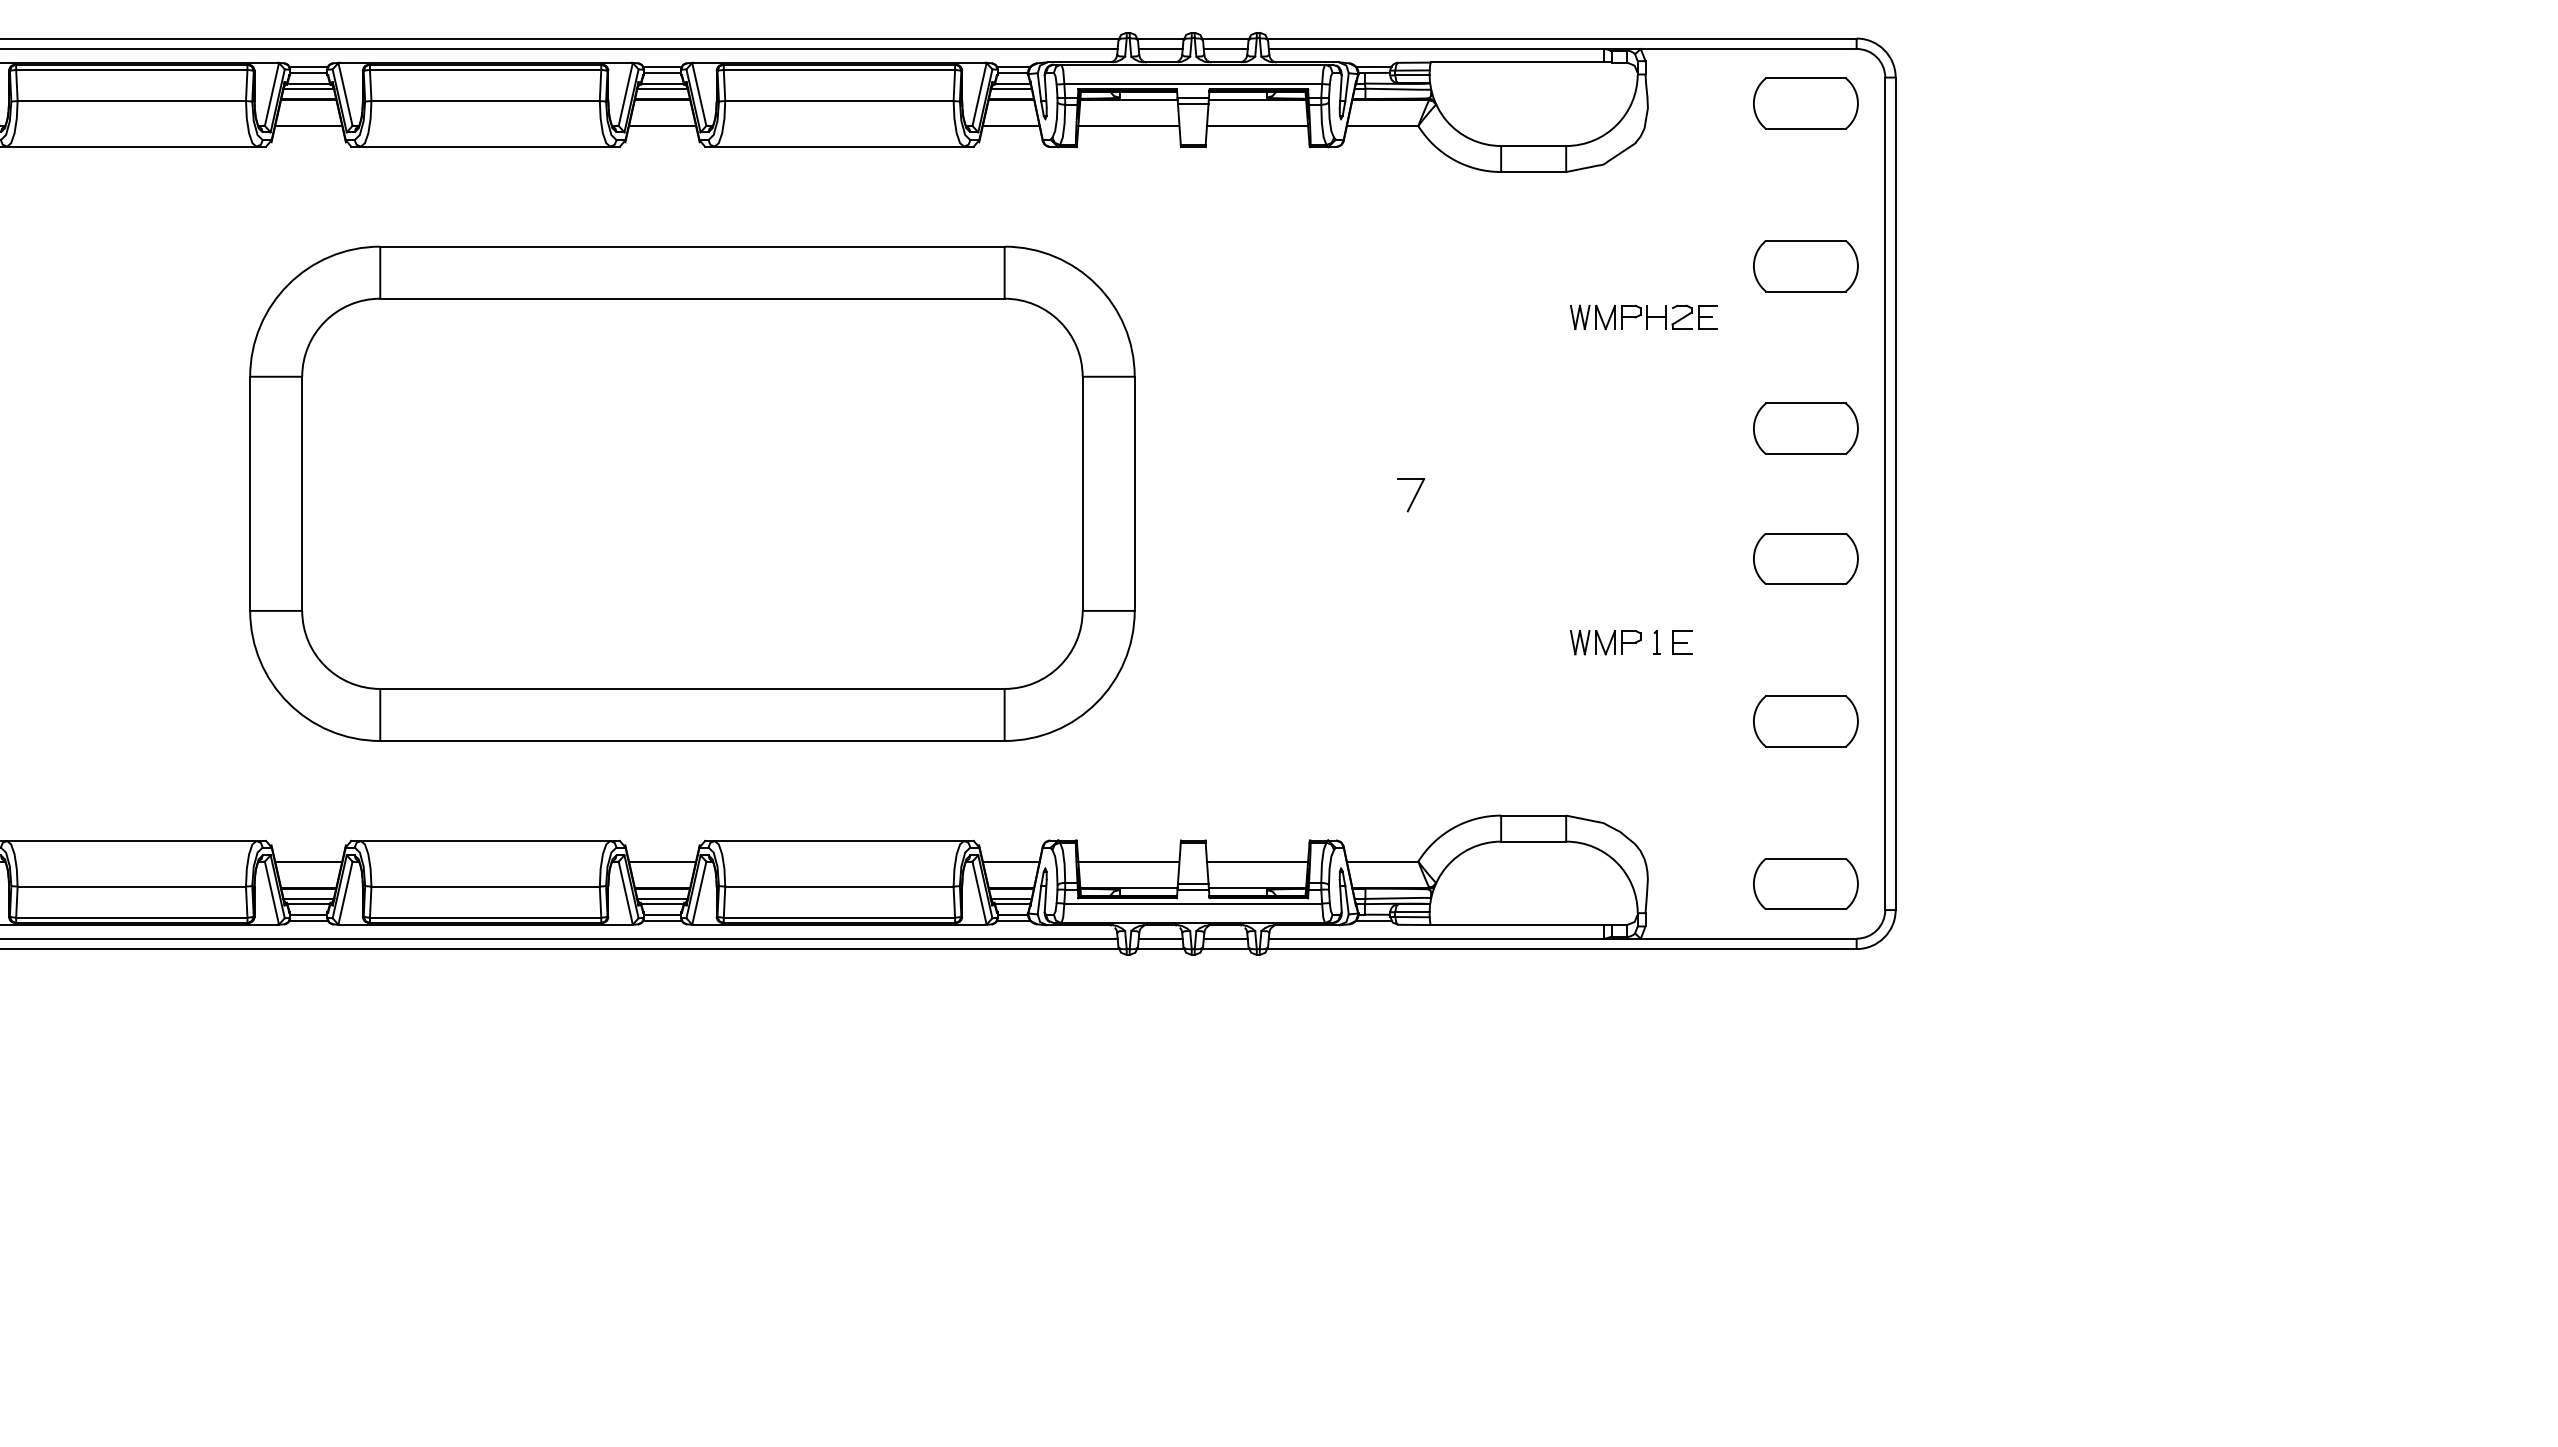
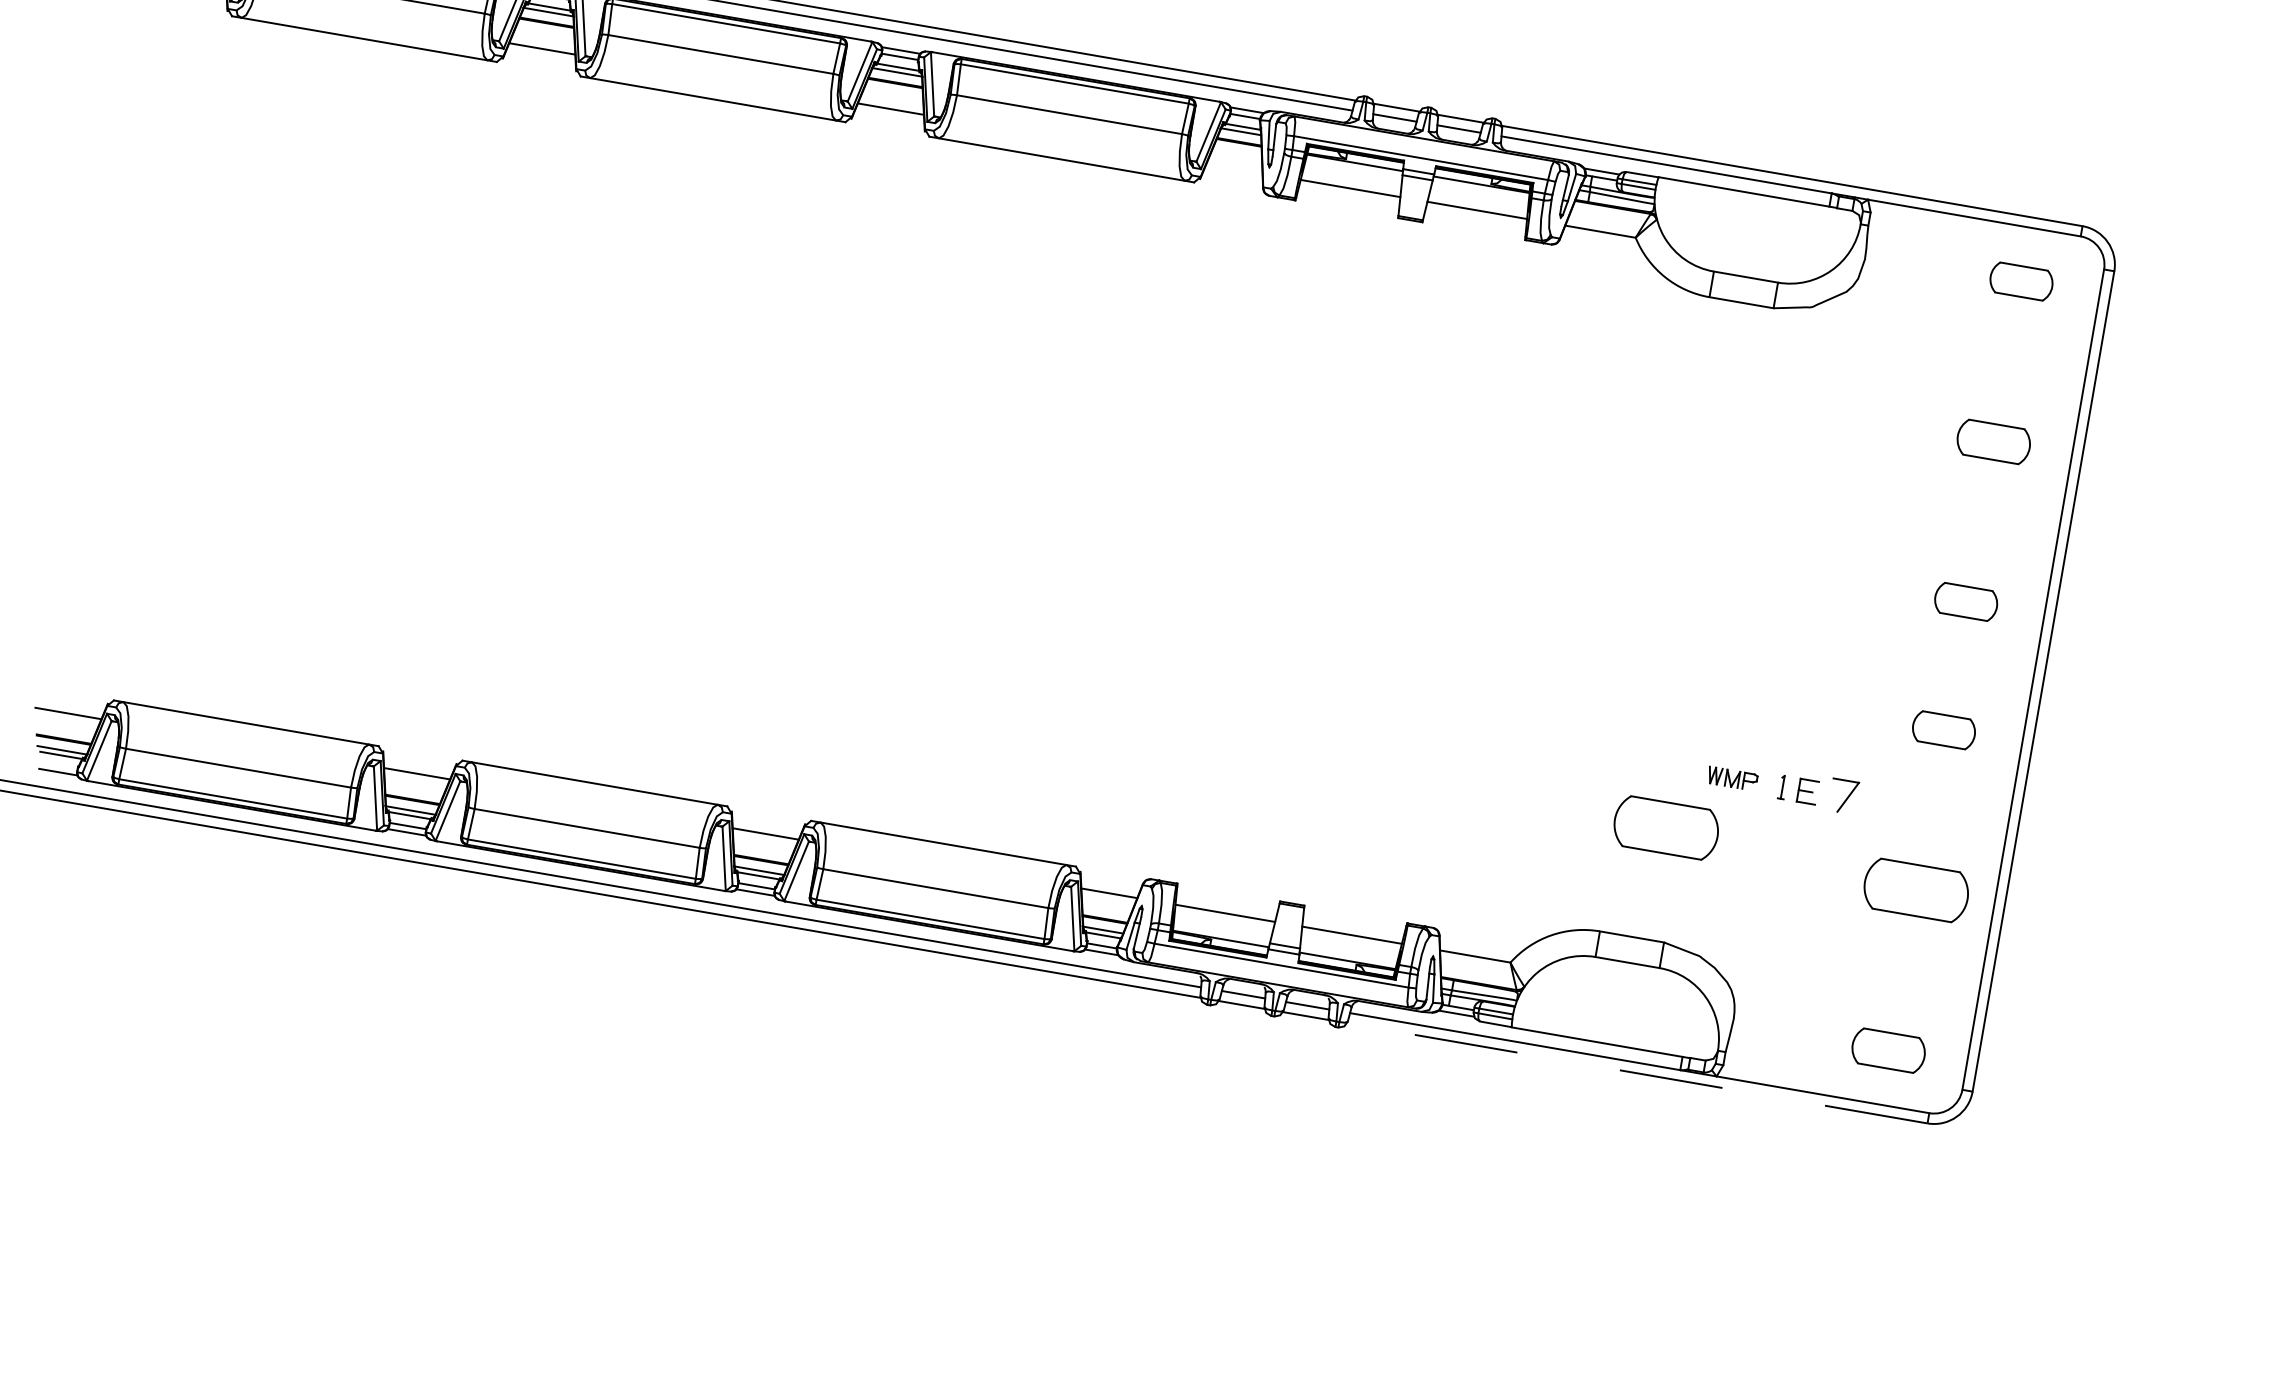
part: (1805, 103) -> (2021, 281), size x0.6
line: (1010, 126) -> (1233, 168), removed
part: (1805, 266) -> (1993, 442), size x0.7
part: (1643, 317) -> (1825, 464), removed
part: (1805, 428) -> (1965, 601), size x0.6
part: (692, 493) -> (857, 476), removed
part: (1411, 495) -> (1843, 796), moved
part: (1805, 558) -> (1943, 729), size x0.6
part: (1605, 642) -> (1732, 778), size x0.7
part: (1548, 702) -> (1665, 827), added
part: (1805, 883) -> (1888, 1050), size x0.7
line: (1561, 949) -> (1636, 1073), solid -> dashed

